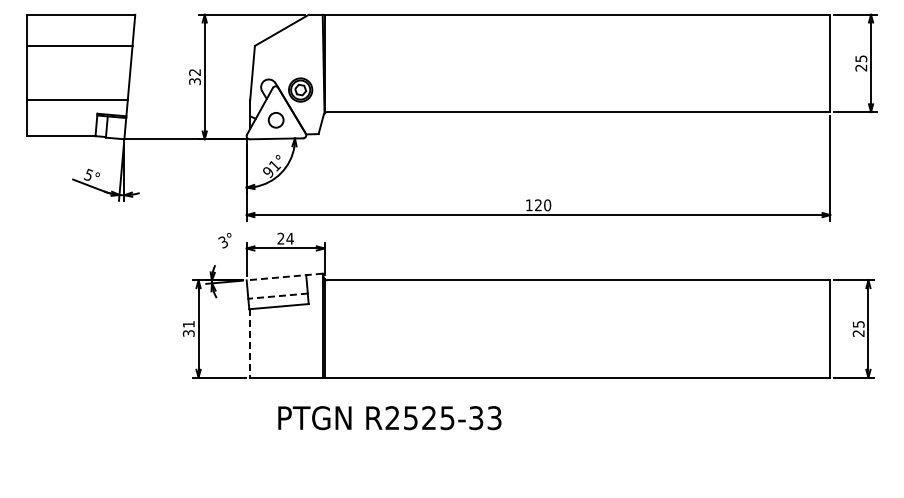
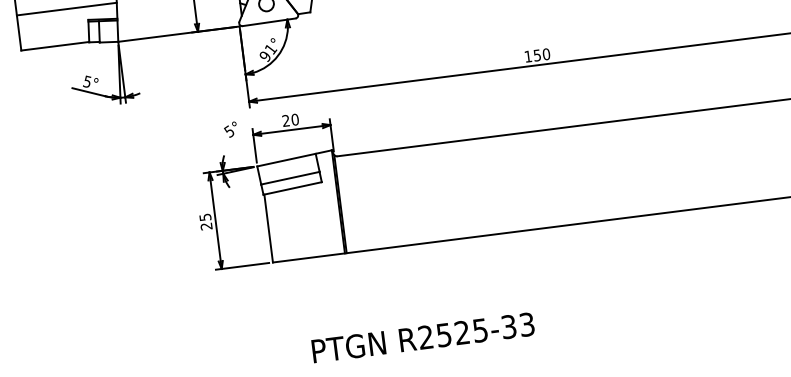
text: (538, 205) -> (537, 55), 120 -> 150
text: (289, 238) -> (294, 119), 24 -> 20
text: (222, 240) -> (228, 129), 3° -> 5°
line: (284, 277) -> (294, 158), dashed -> solid
line: (278, 296) -> (290, 178), dashed -> solid
text: (188, 328) -> (205, 221), 31 -> 25
line: (250, 343) -> (269, 228), dashed -> solid
text: (389, 418) -> (422, 338), moved

